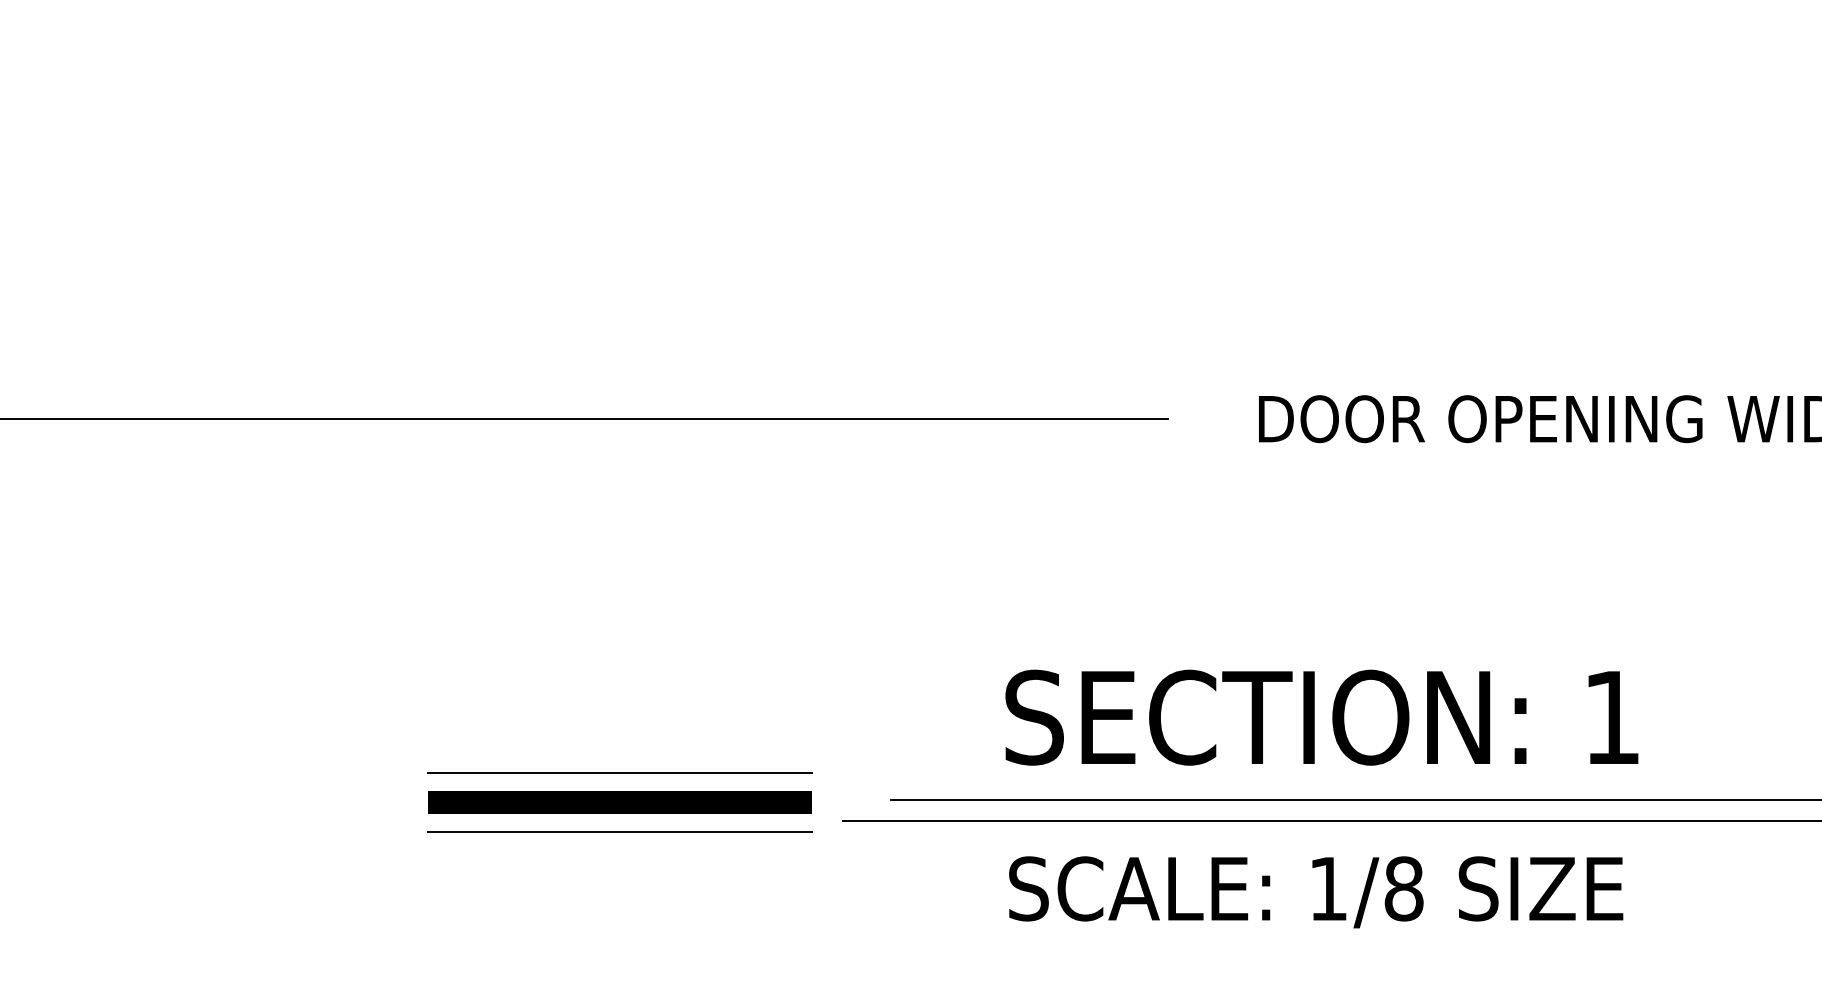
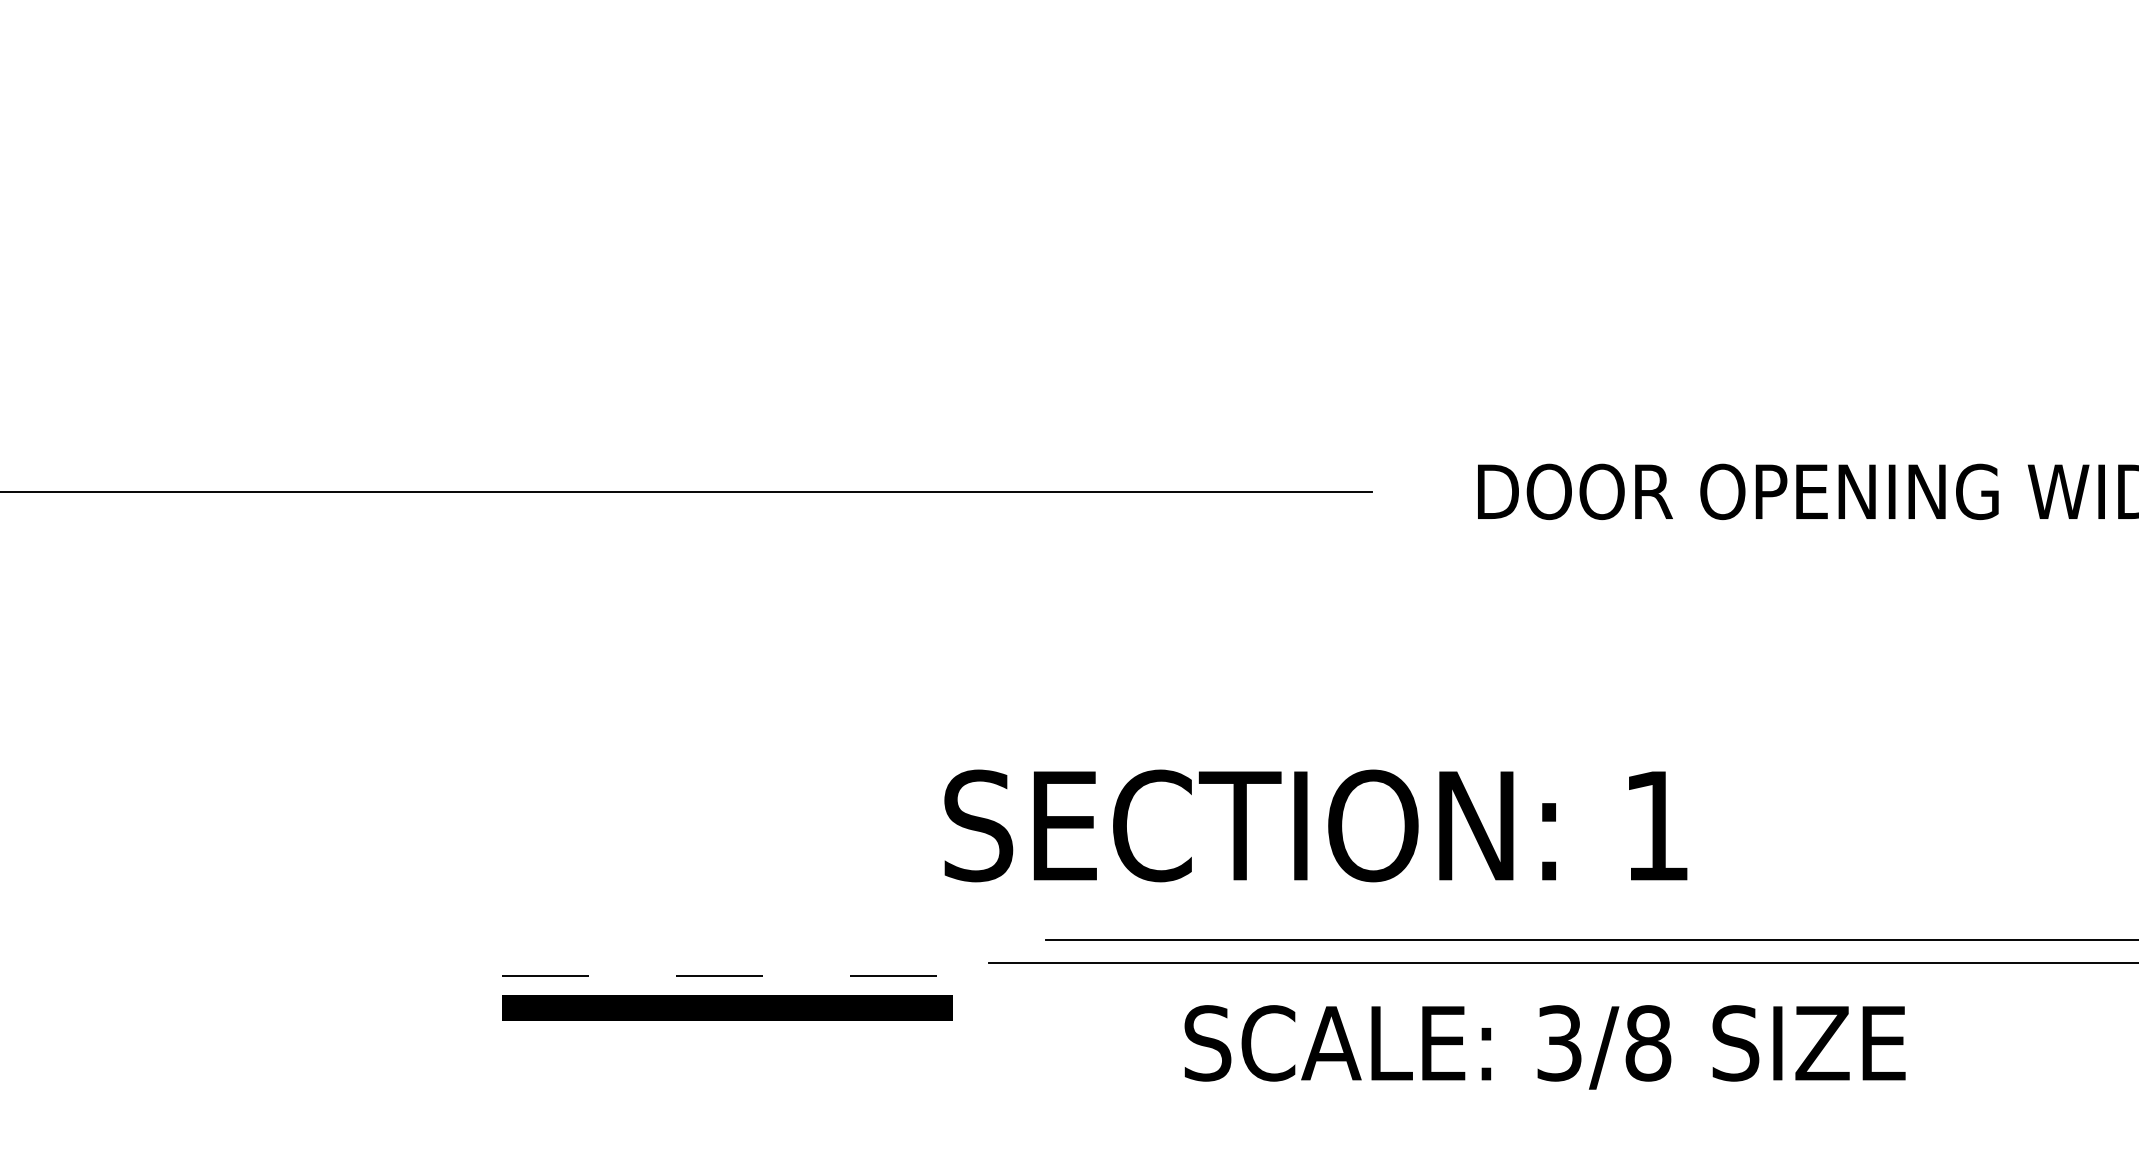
text: (1321, 717) -> (1315, 825), moved
line: (619, 773) -> (727, 907), removed
line: (619, 802) -> (727, 1007), moved
line: (620, 831) -> (728, 975), solid -> dashed
text: (1328, 888) -> (1559, 1042), 1/8 -> 3/8

